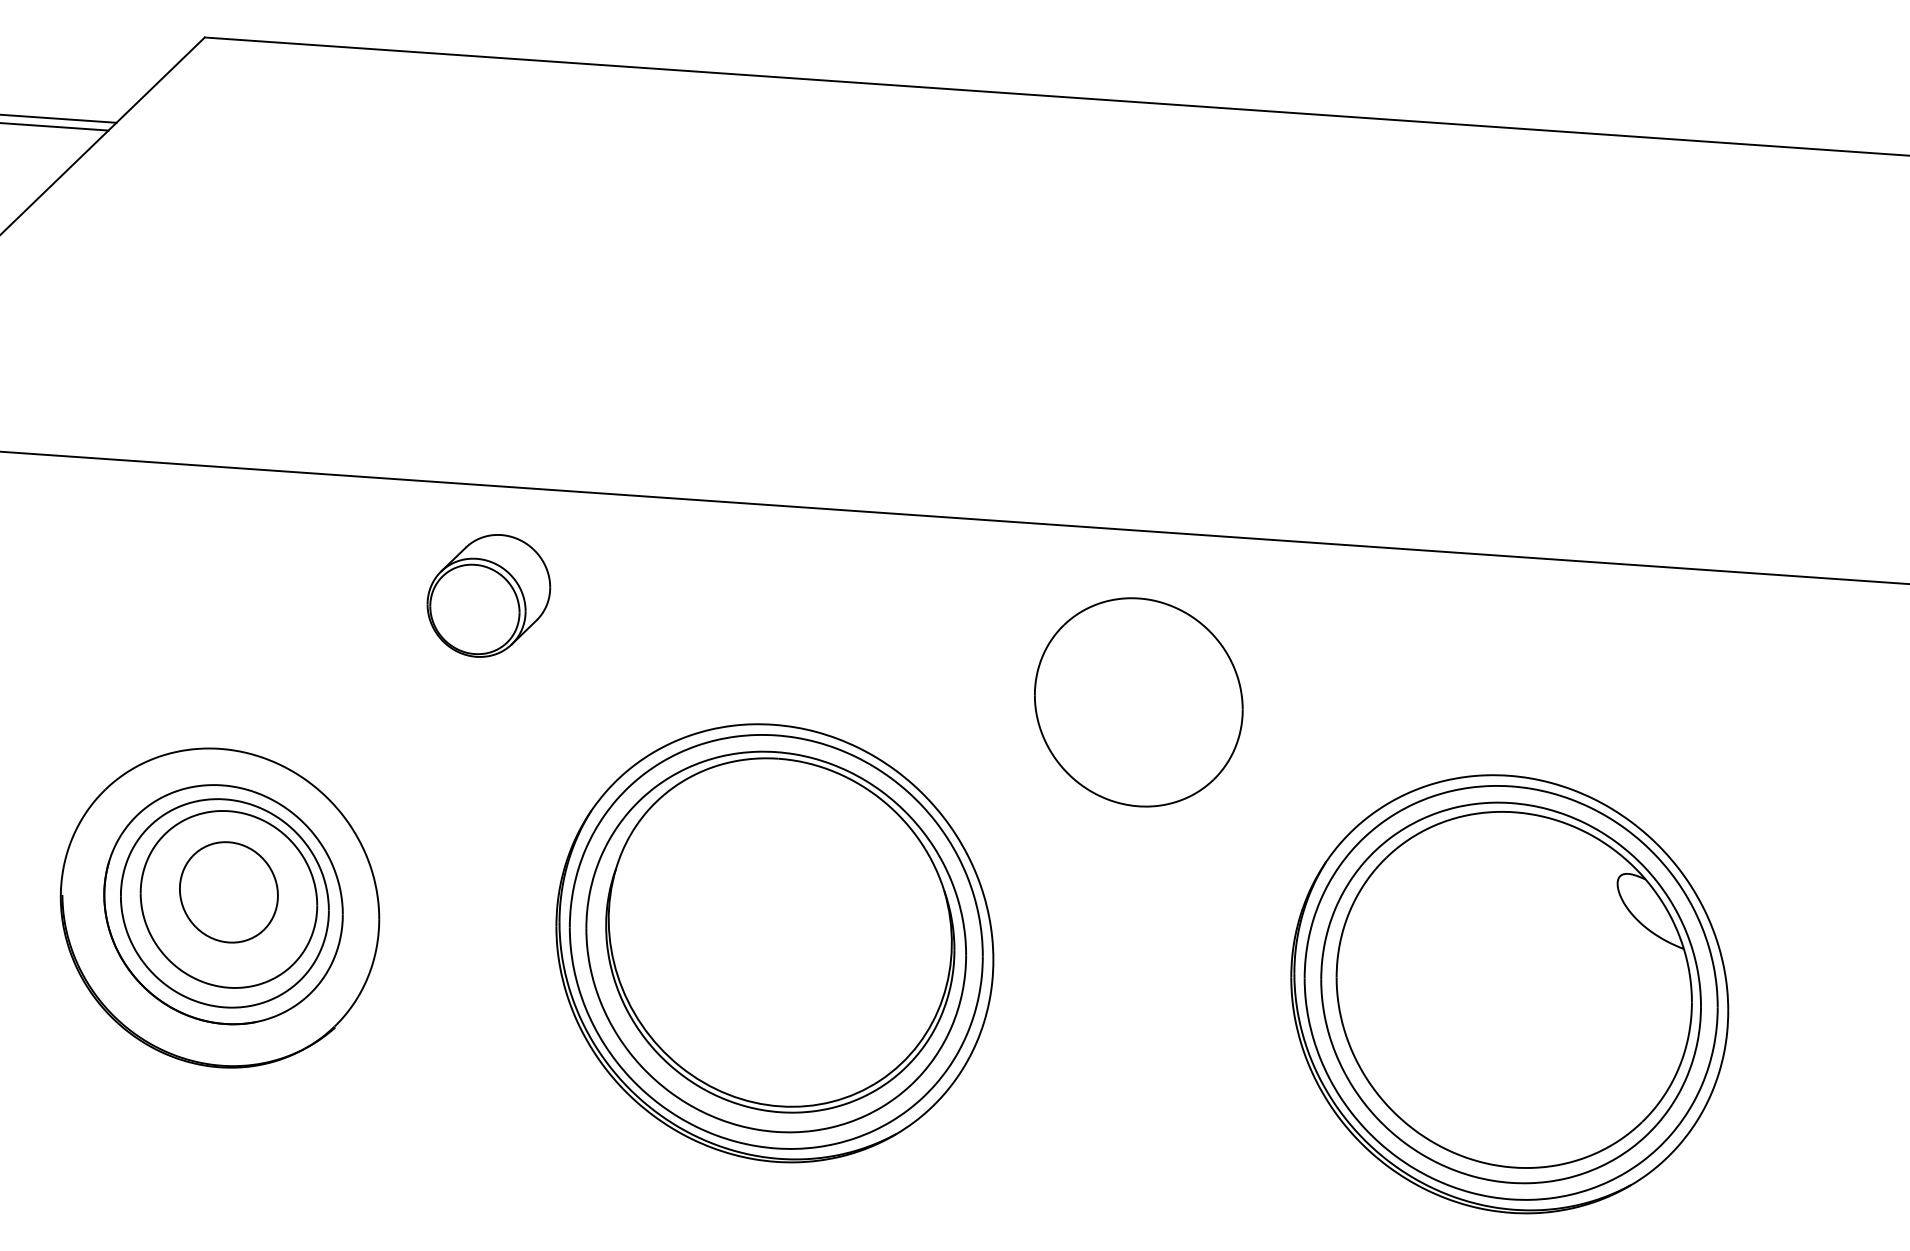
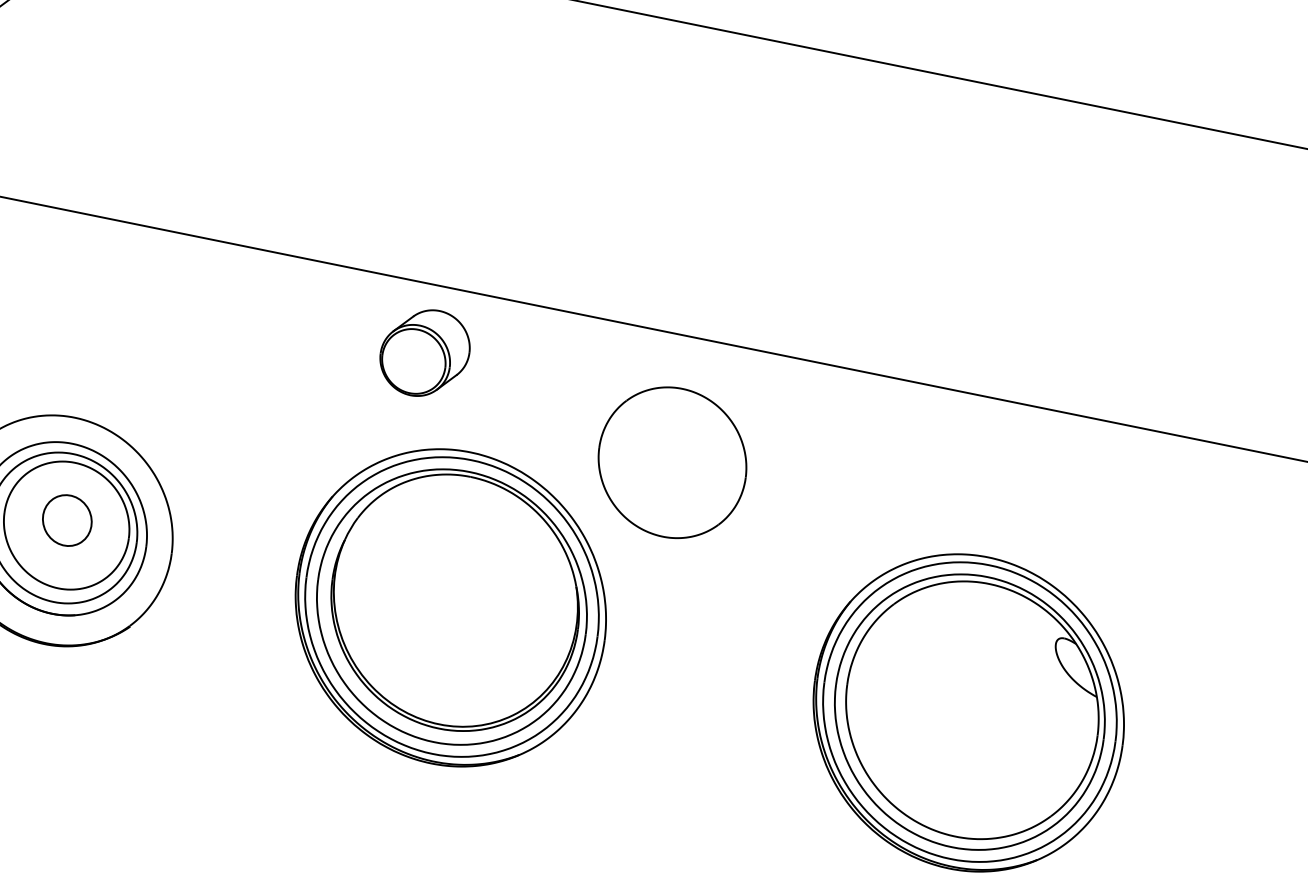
part: (488, 595) -> (424, 352), moved
part: (1138, 702) -> (672, 462), moved
part: (228, 892) -> (67, 520), size x0.7

